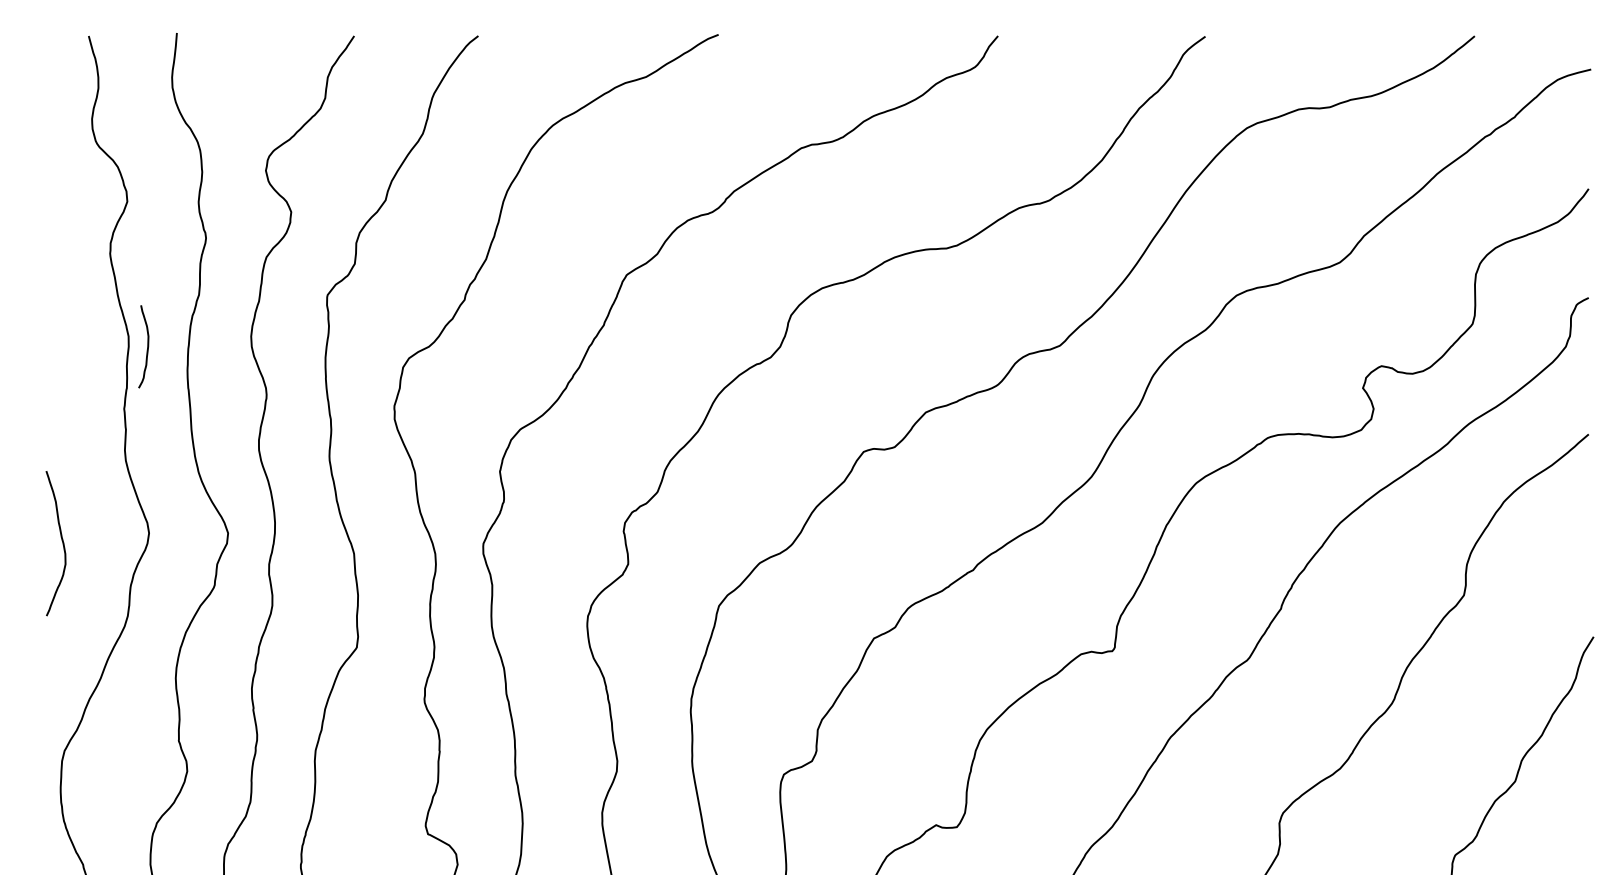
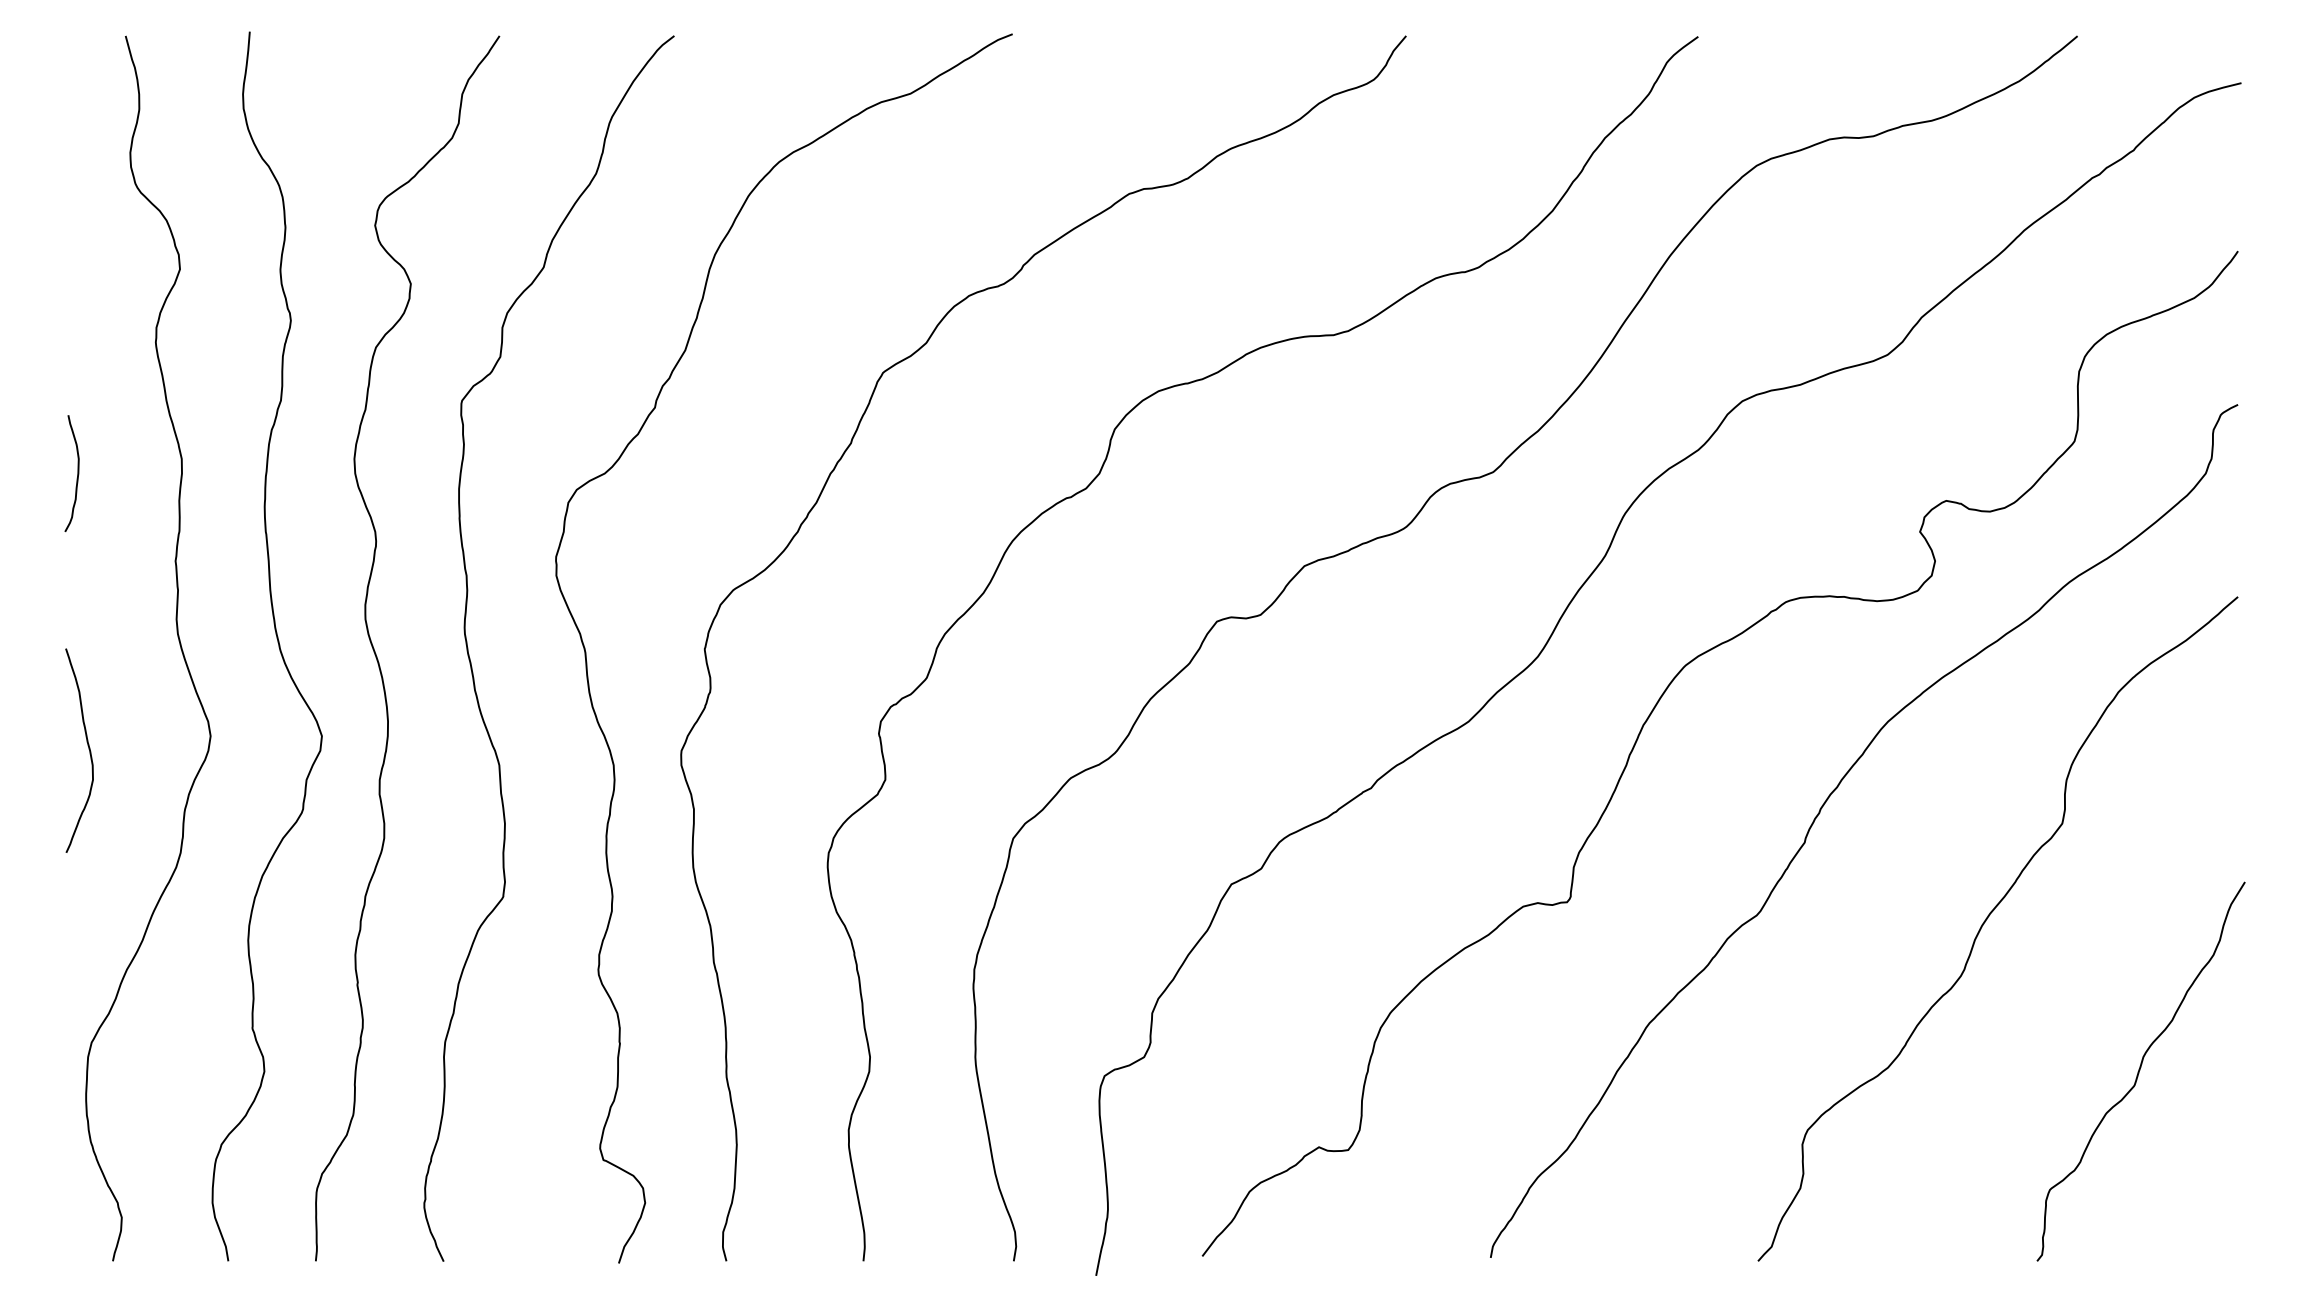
curve: (147, 346) -> (77, 473), moved

